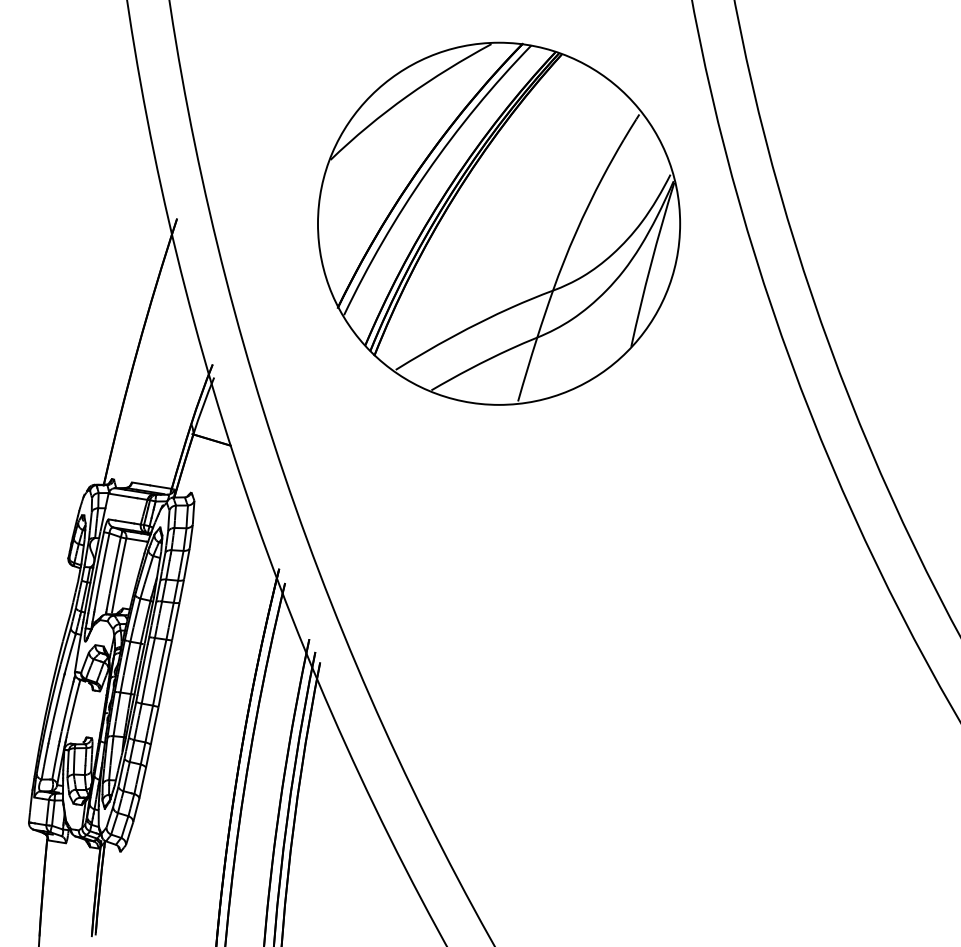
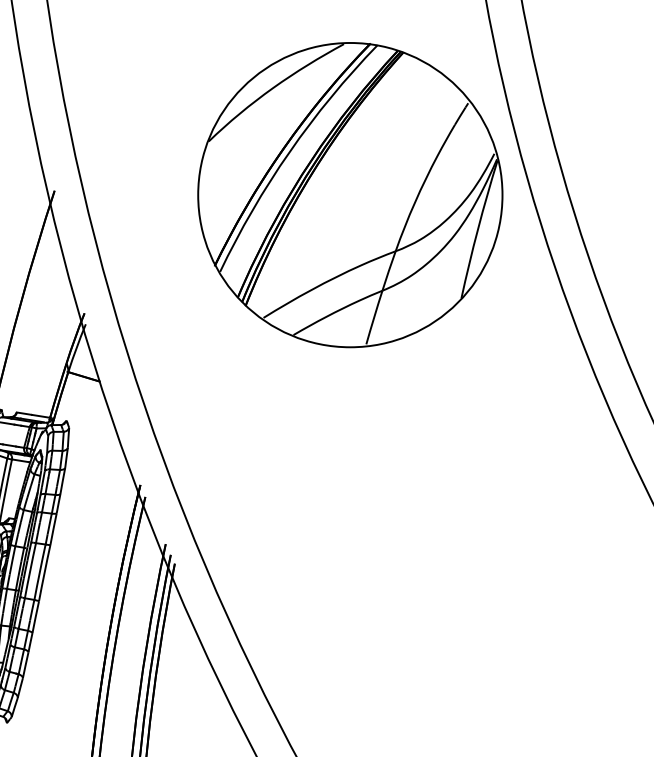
part: (499, 223) -> (350, 194), moved

